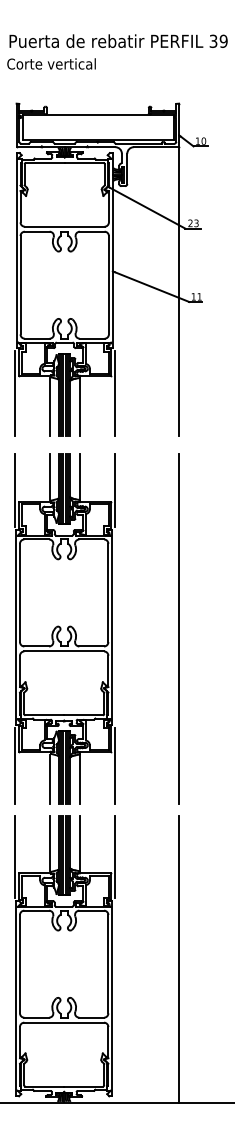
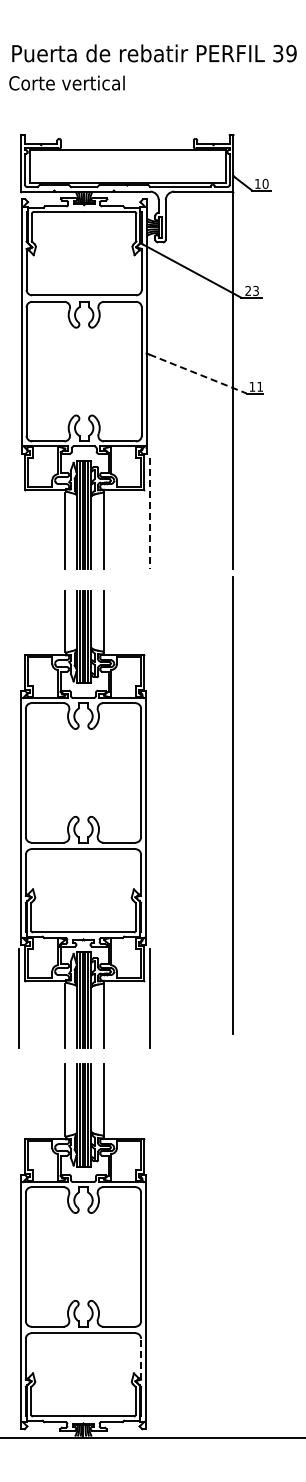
line: (152, 287) -> (198, 374), solid -> dashed
line: (15, 393) -> (19, 512), removed
line: (115, 394) -> (150, 513), solid -> dashed
line: (15, 489) -> (19, 638), removed
line: (115, 489) -> (150, 638), removed
line: (178, 628) -> (232, 805), moved
line: (15, 856) -> (19, 1116), removed
line: (115, 856) -> (150, 1116), removed
line: (179, 959) -> (233, 1250), removed
line: (108, 1042) -> (141, 1358), solid -> dashed

